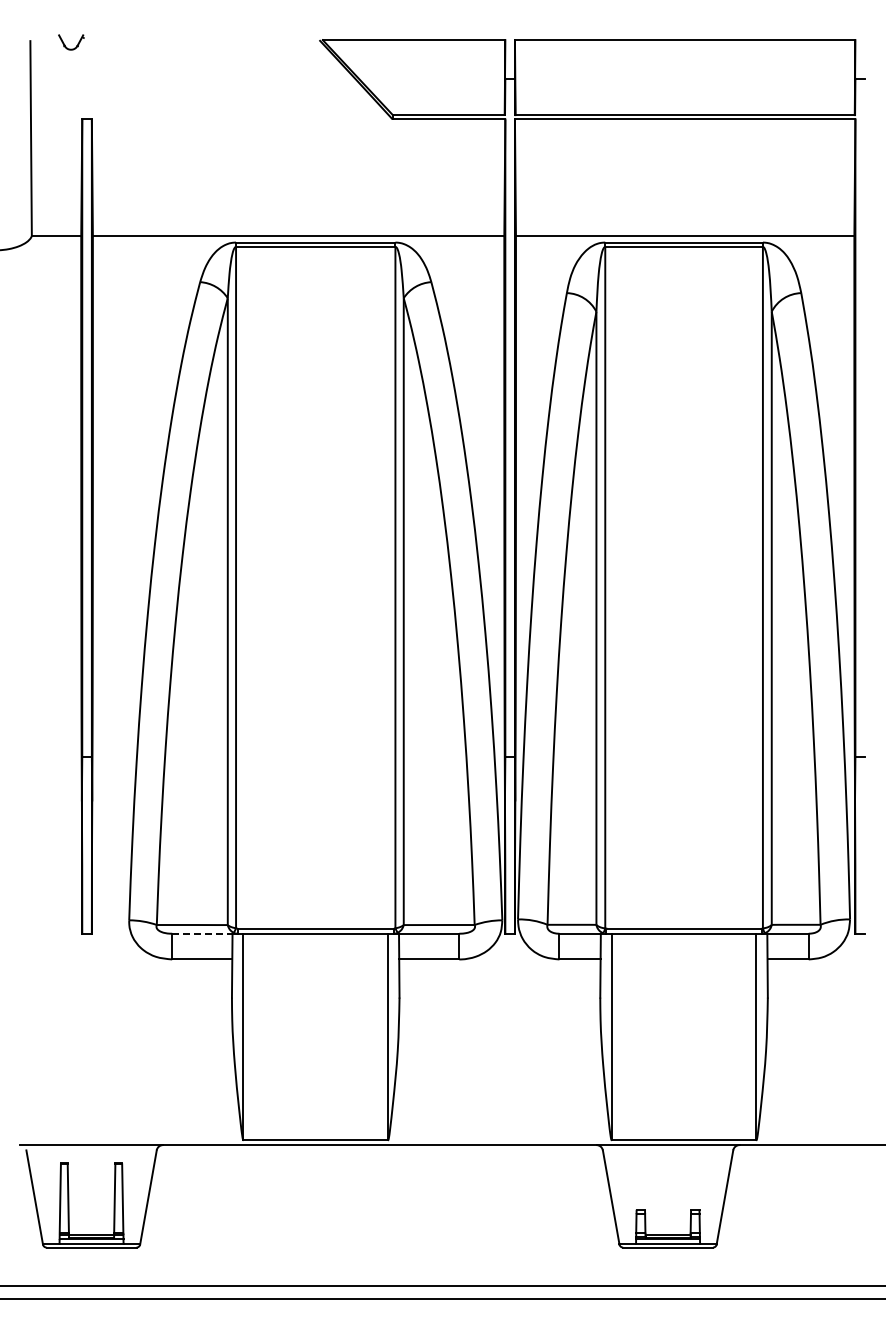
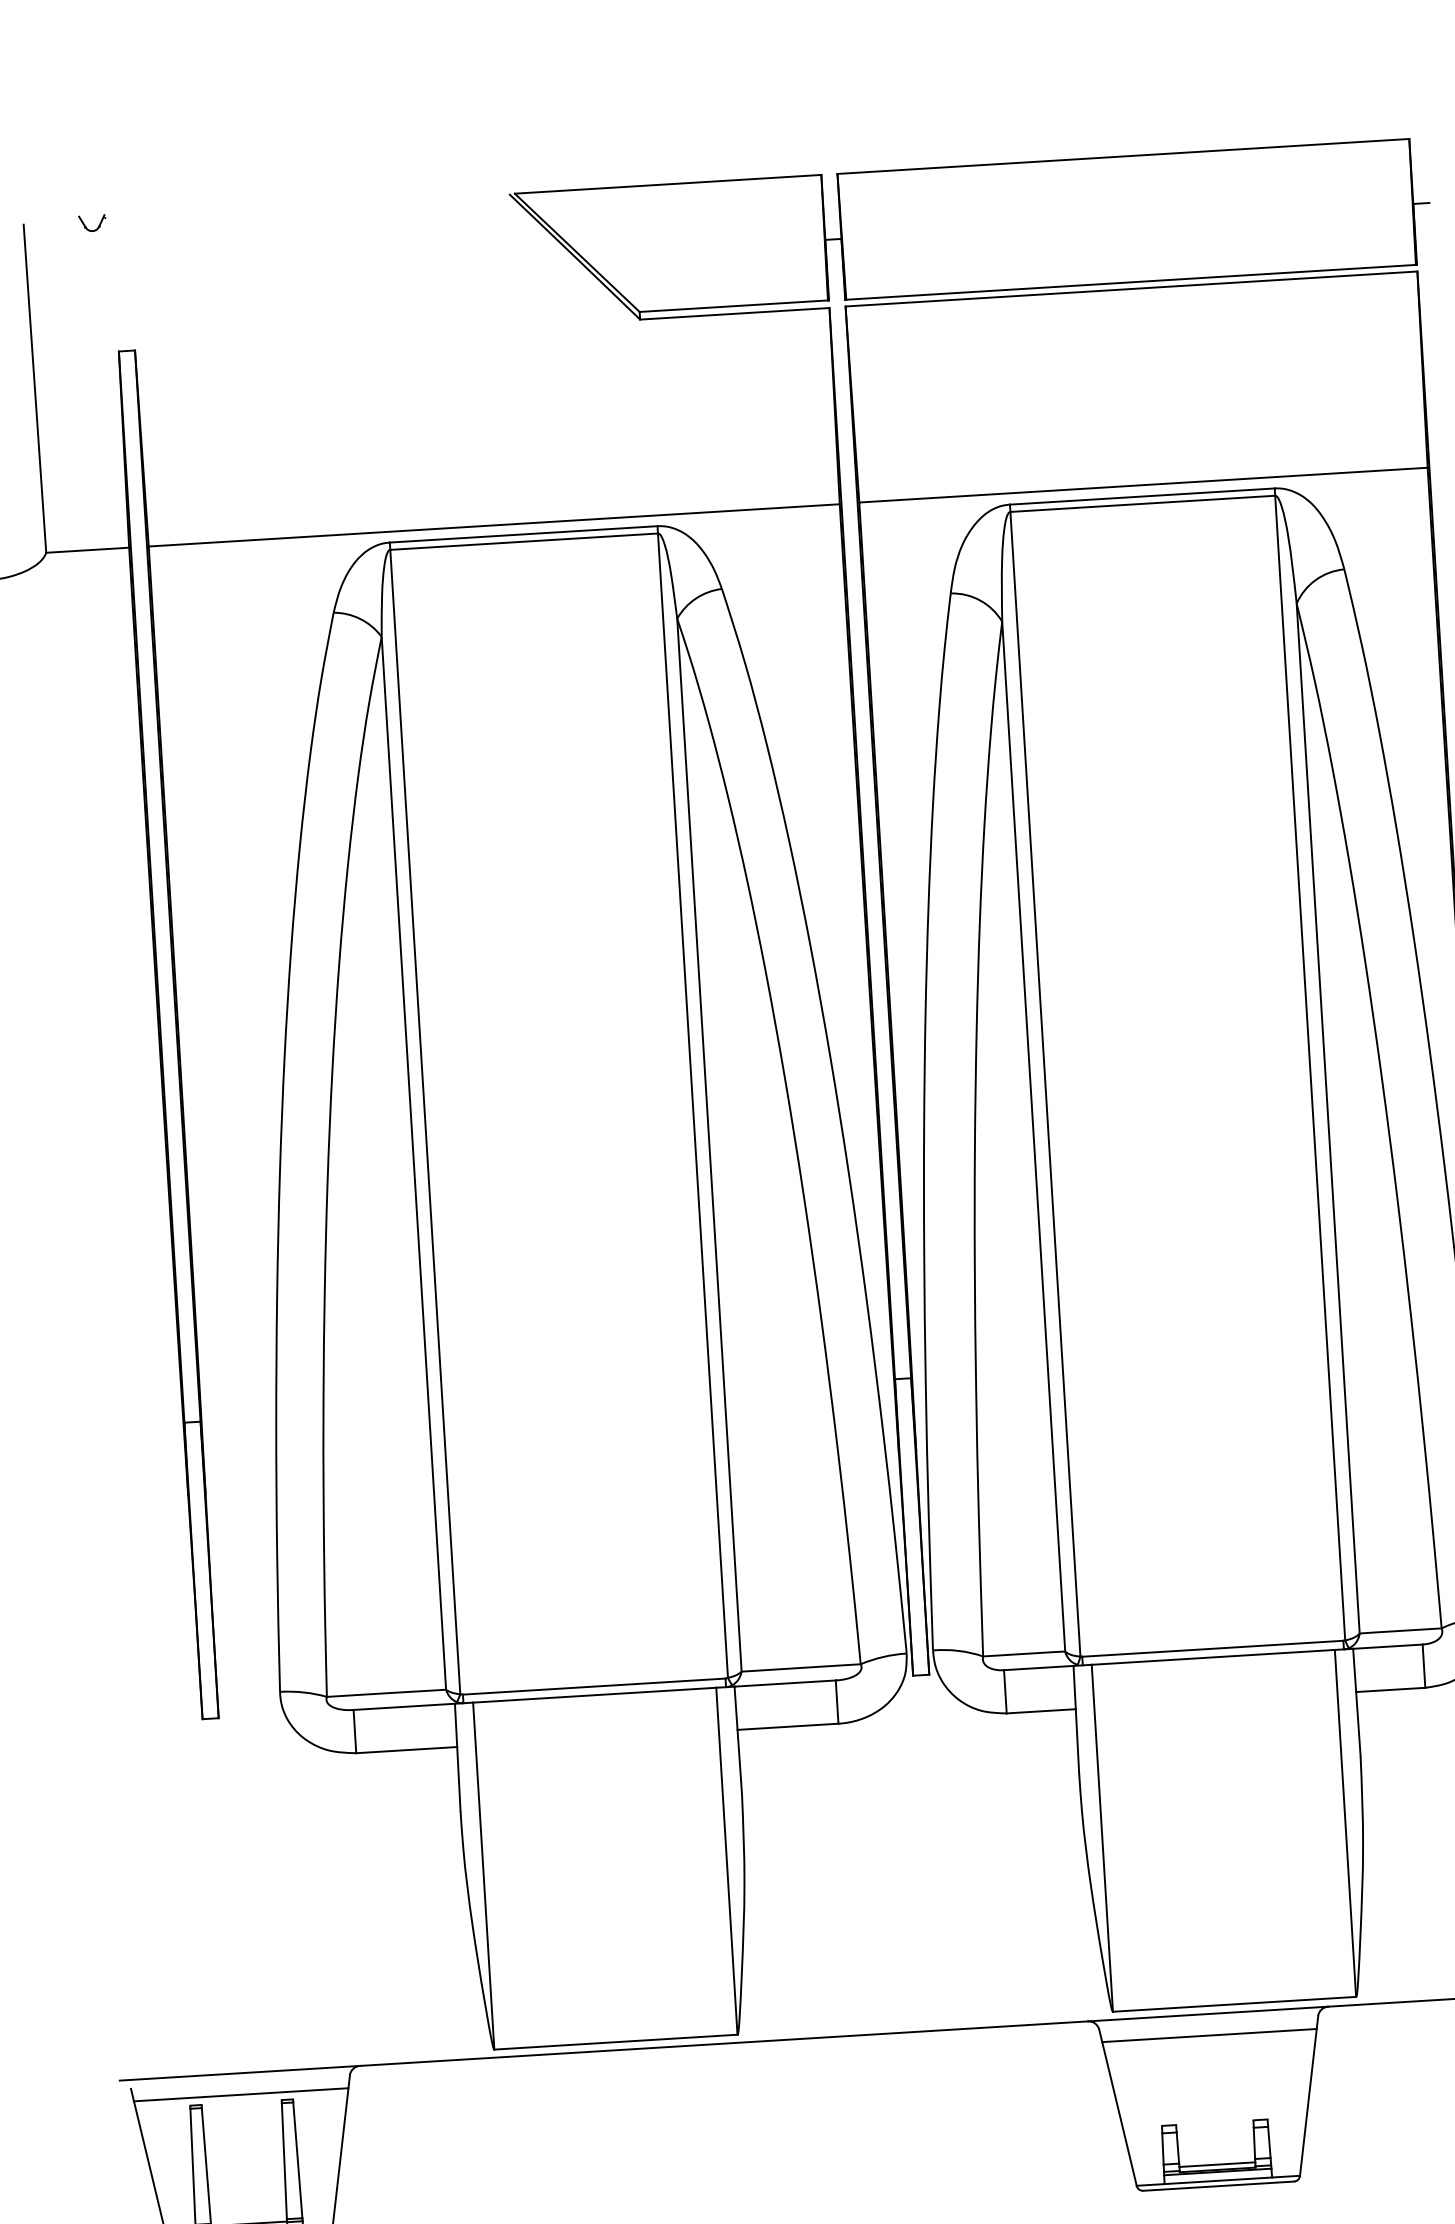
part: (70, 42) -> (91, 223), size x0.62
line: (202, 933) -> (404, 1706), dashed -> solid
line: (91, 1157) -> (241, 2094), added
line: (667, 1157) -> (1208, 2034), added

